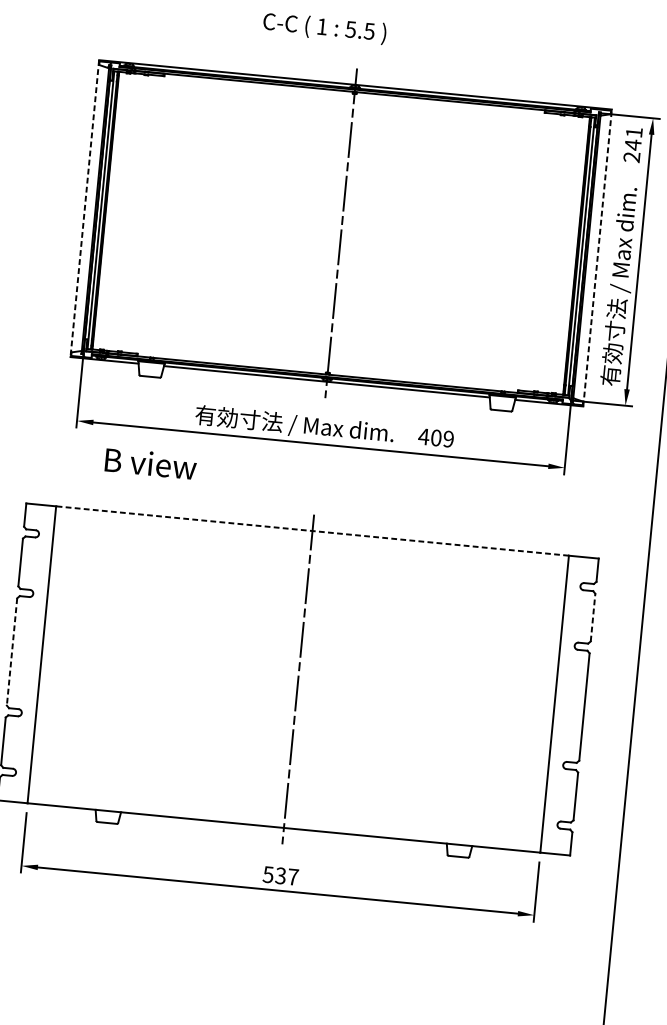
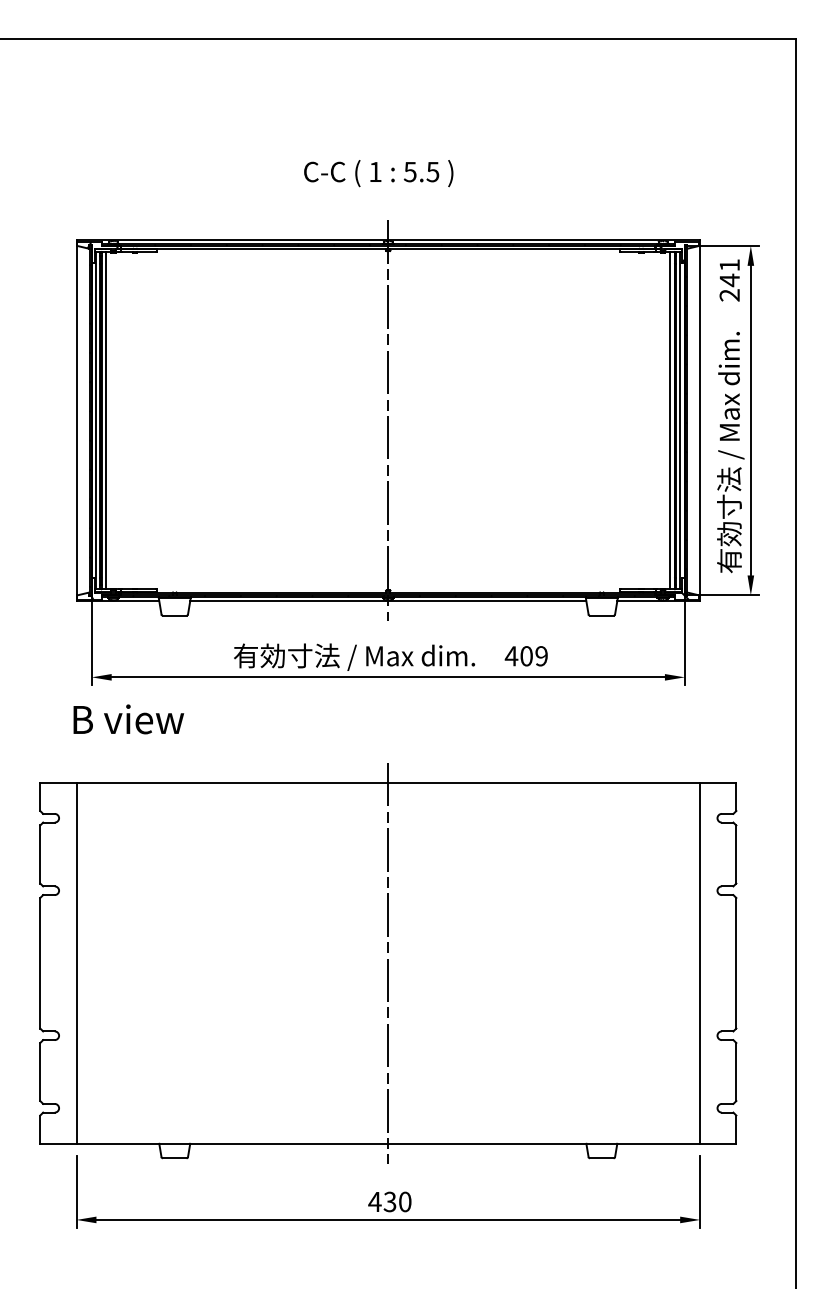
text: (324, 28) -> (378, 173), moved
line: (84, 208) -> (76, 420), dashed -> solid
line: (109, 210) -> (106, 420), added
line: (573, 255) -> (670, 420), added
line: (597, 257) -> (700, 420), dashed -> solid
text: (150, 463) -> (128, 719), moved
line: (312, 530) -> (388, 782), dashed -> solid
line: (593, 617) -> (736, 854), dashed -> solid
line: (12, 652) -> (40, 963), dashed -> solid
text: (280, 875) -> (389, 1201), 537 -> 430

